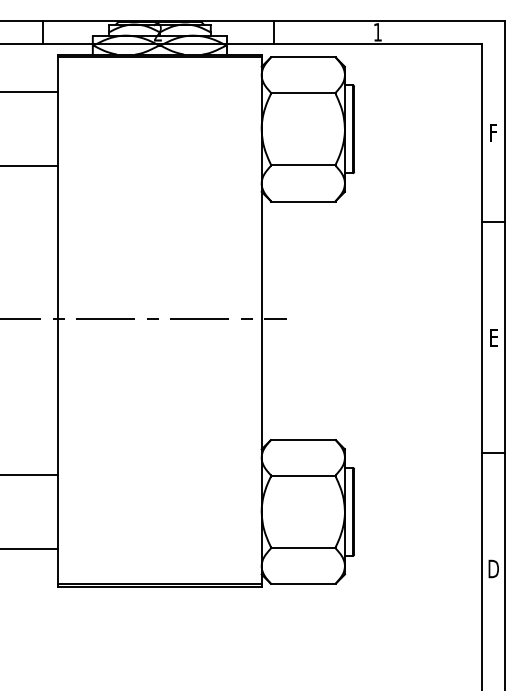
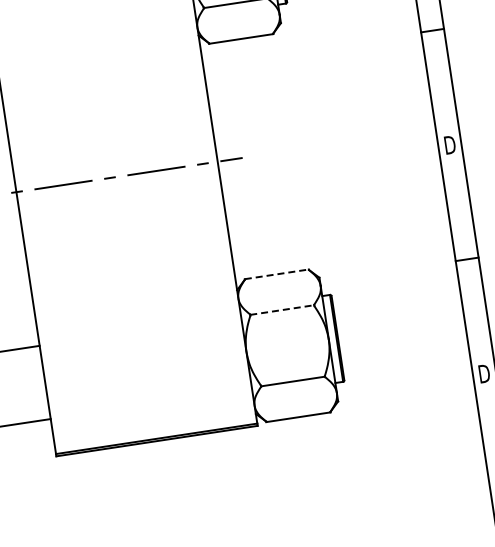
text: (494, 337) -> (450, 144), E -> D
line: (303, 439) -> (276, 274), solid -> dashed
line: (303, 475) -> (282, 309), solid -> dashed

